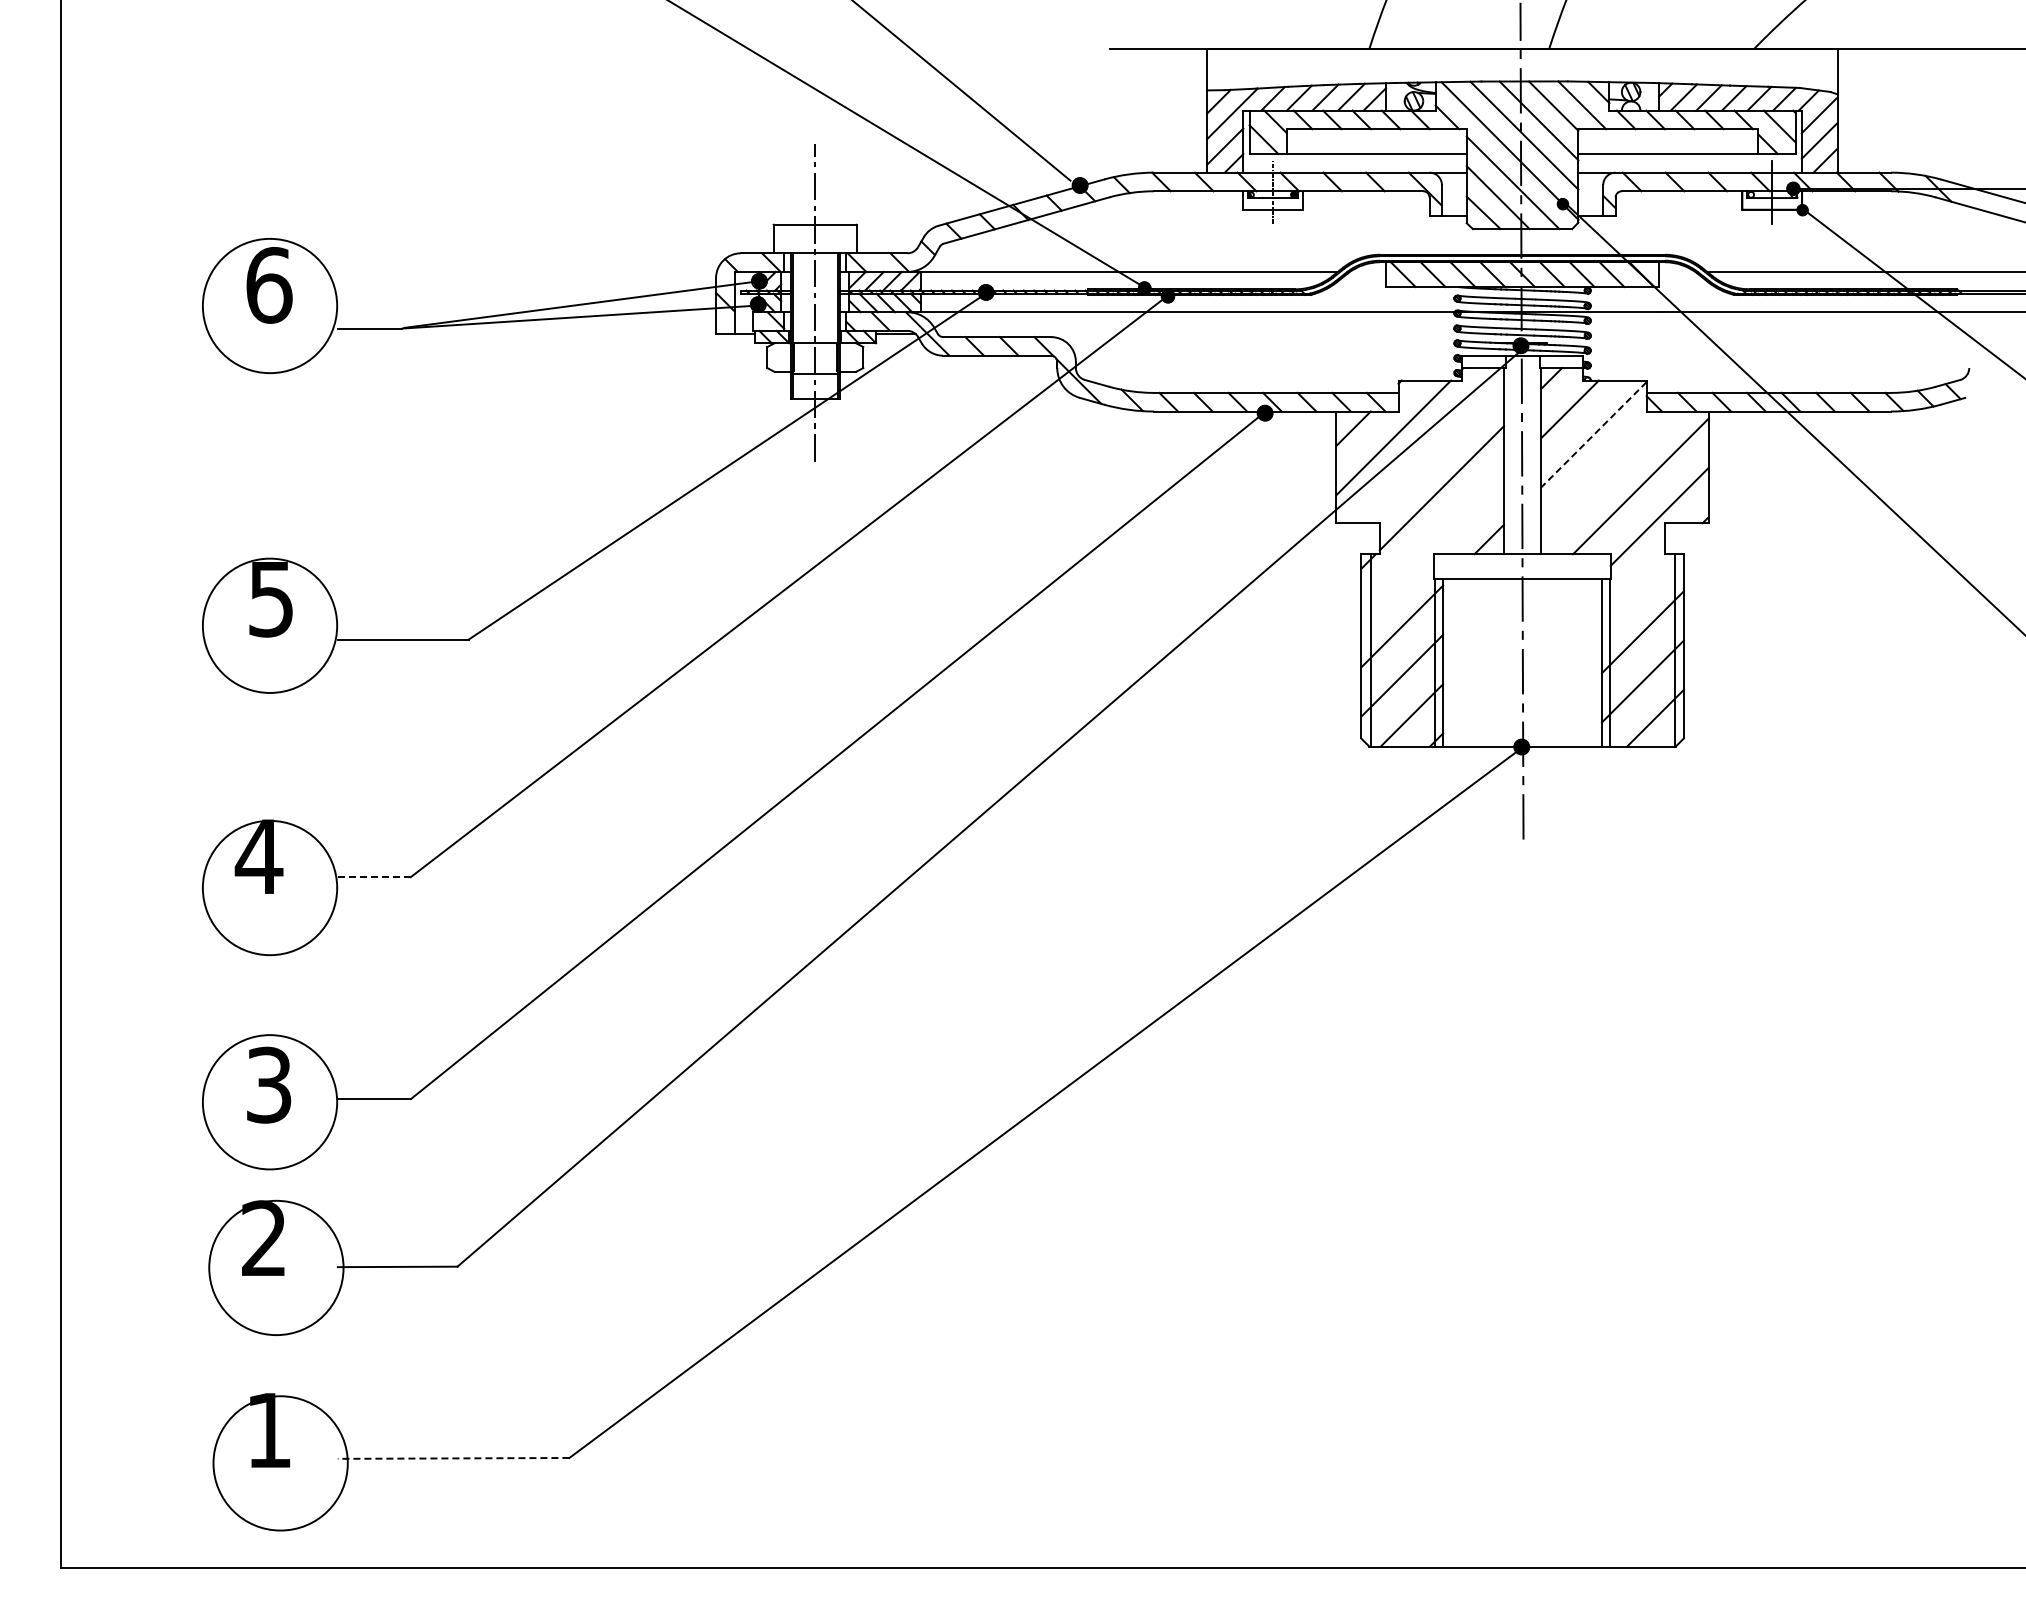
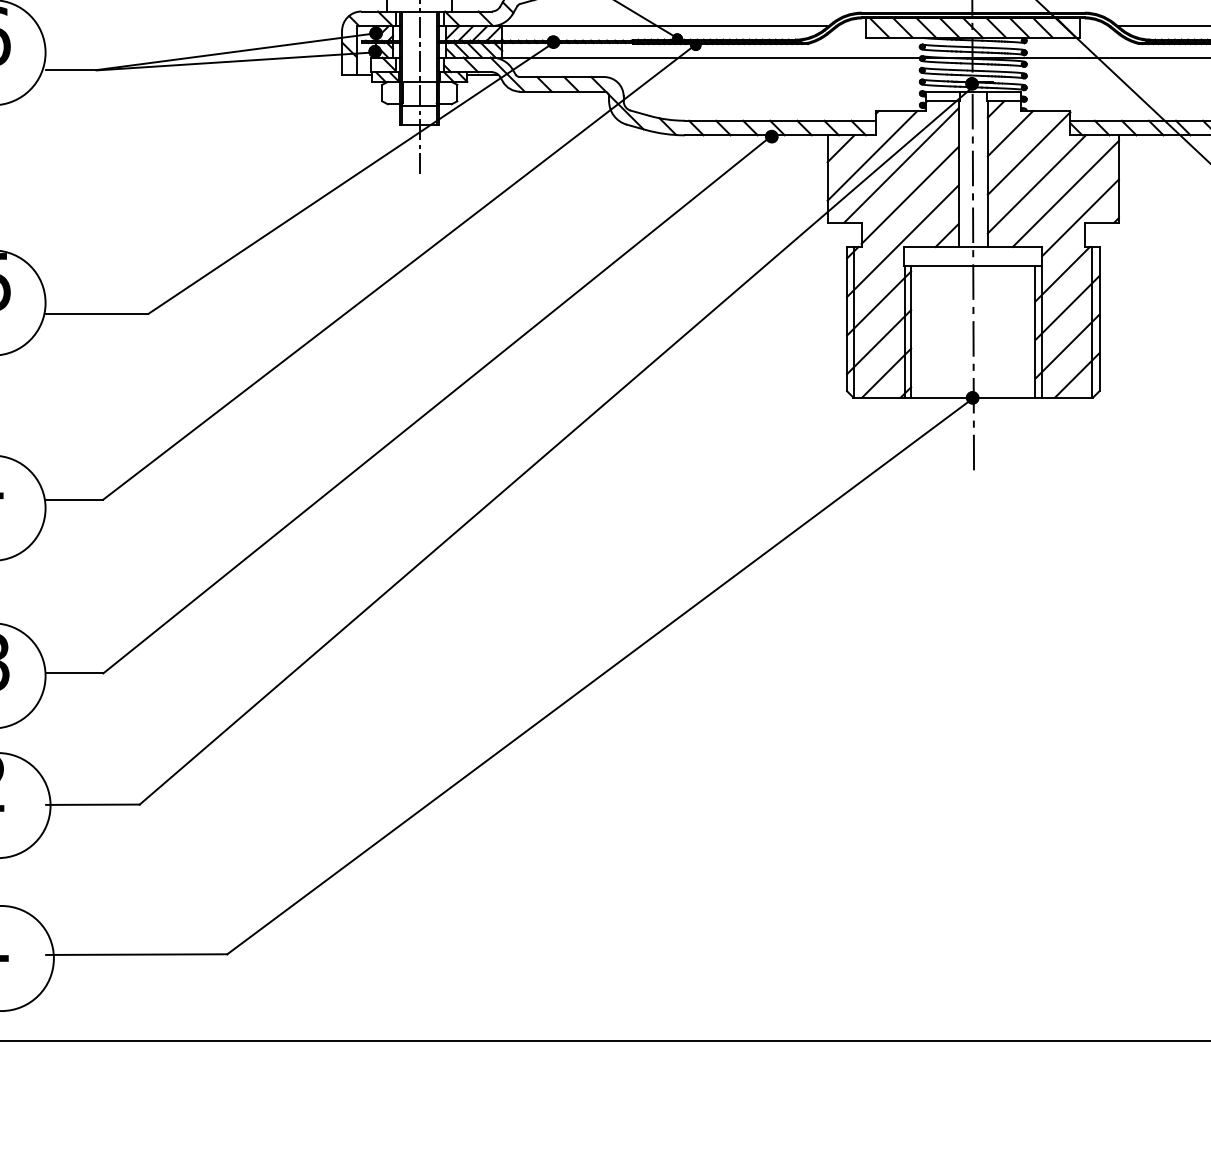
line: (1593, 434) -> (1028, 153), dashed -> solid
line: (1430, 449) -> (901, 165), added
line: (1603, 473) -> (1036, 183), added
line: (1432, 546) -> (902, 240), added
line: (1636, 588) -> (1062, 273), added
line: (374, 877) -> (74, 499), dashed -> solid
line: (453, 1458) -> (136, 954), dashed -> solid

